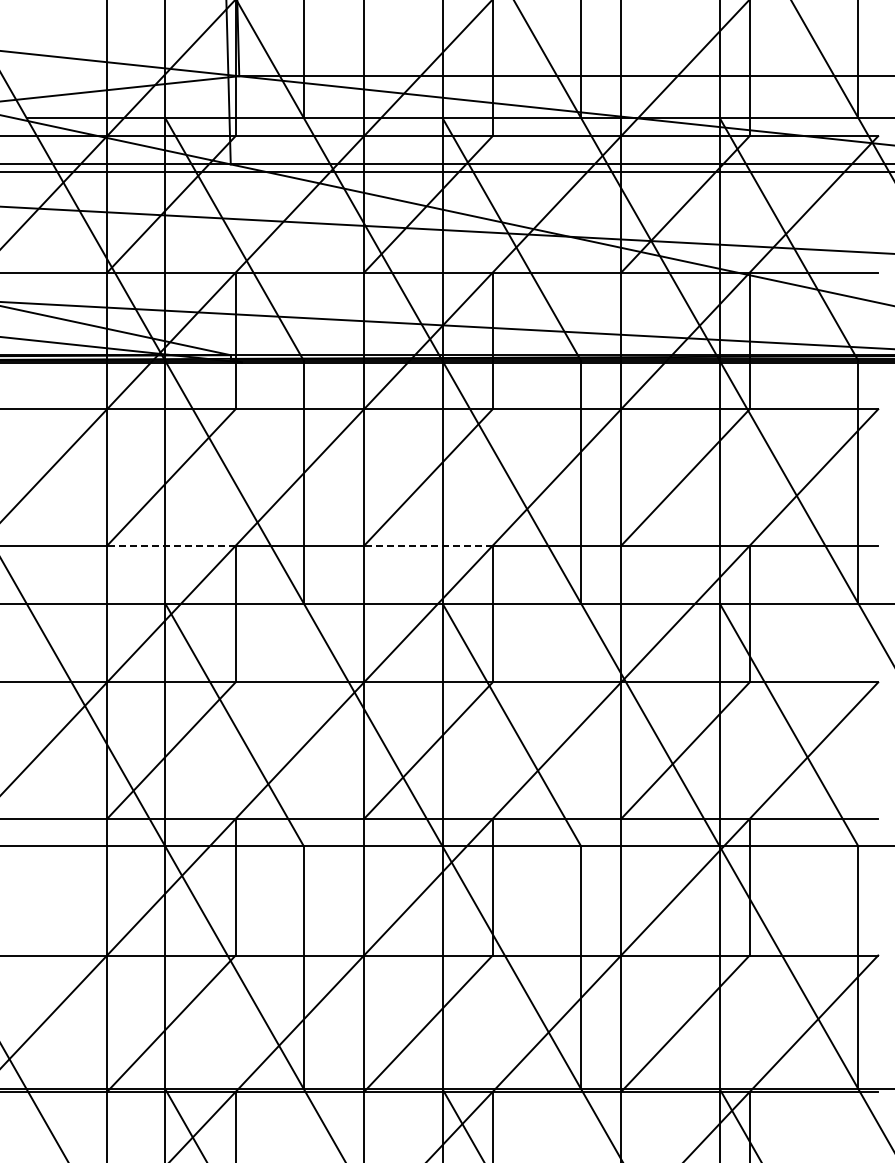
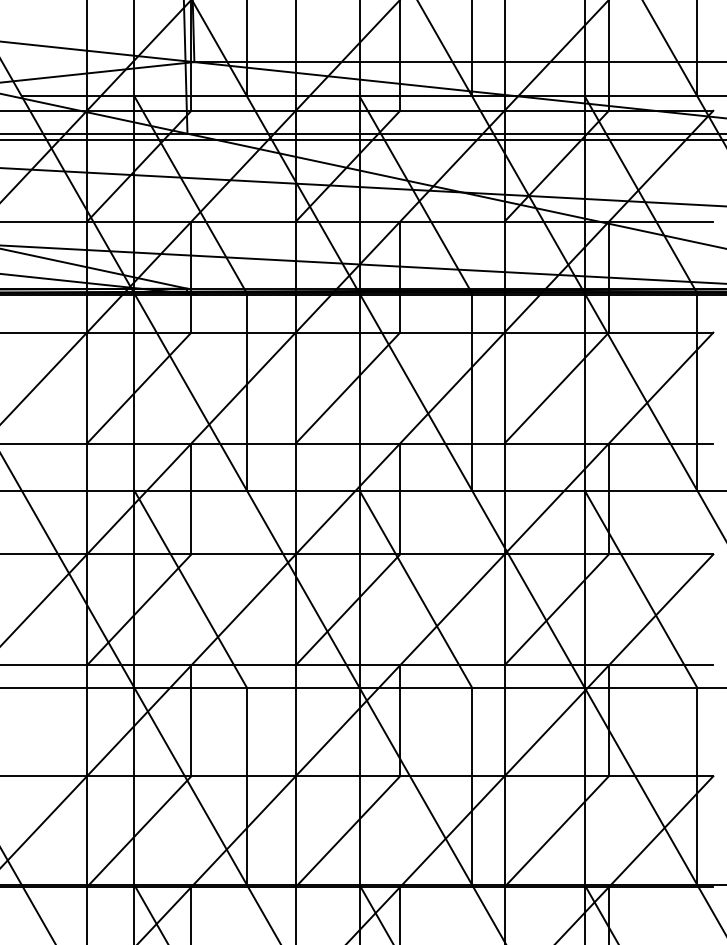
line: (170, 545) -> (138, 443), dashed -> solid
line: (427, 545) -> (347, 443), dashed -> solid

